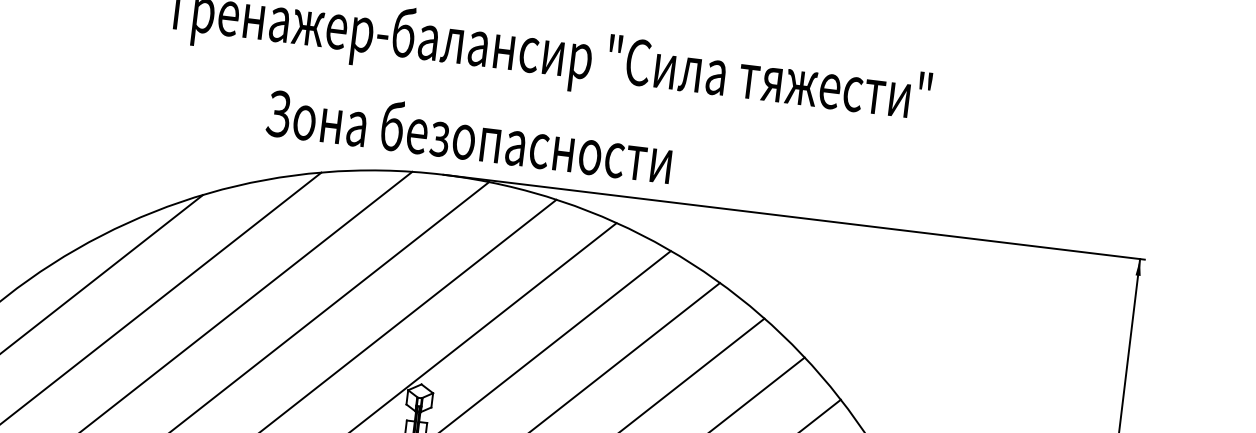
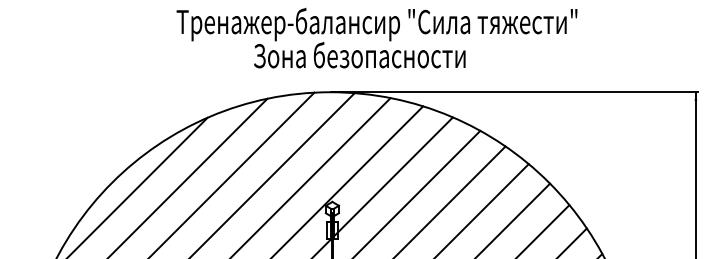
text: (469, 135) -> (359, 55), moved

